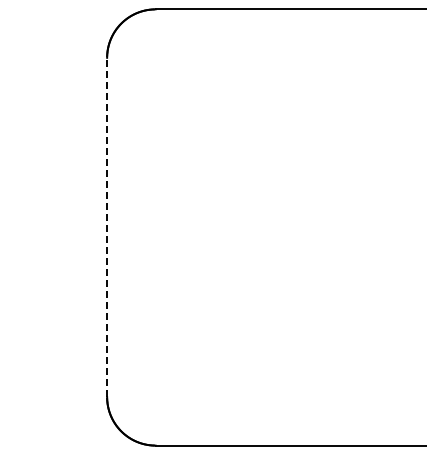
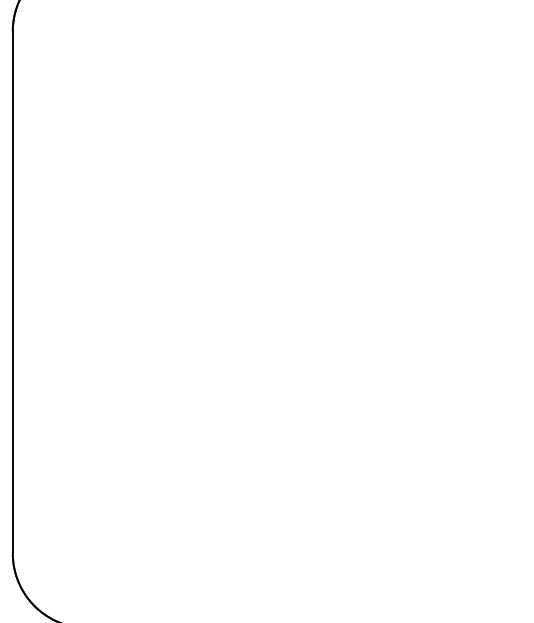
line: (107, 227) -> (13, 292), dashed -> solid

